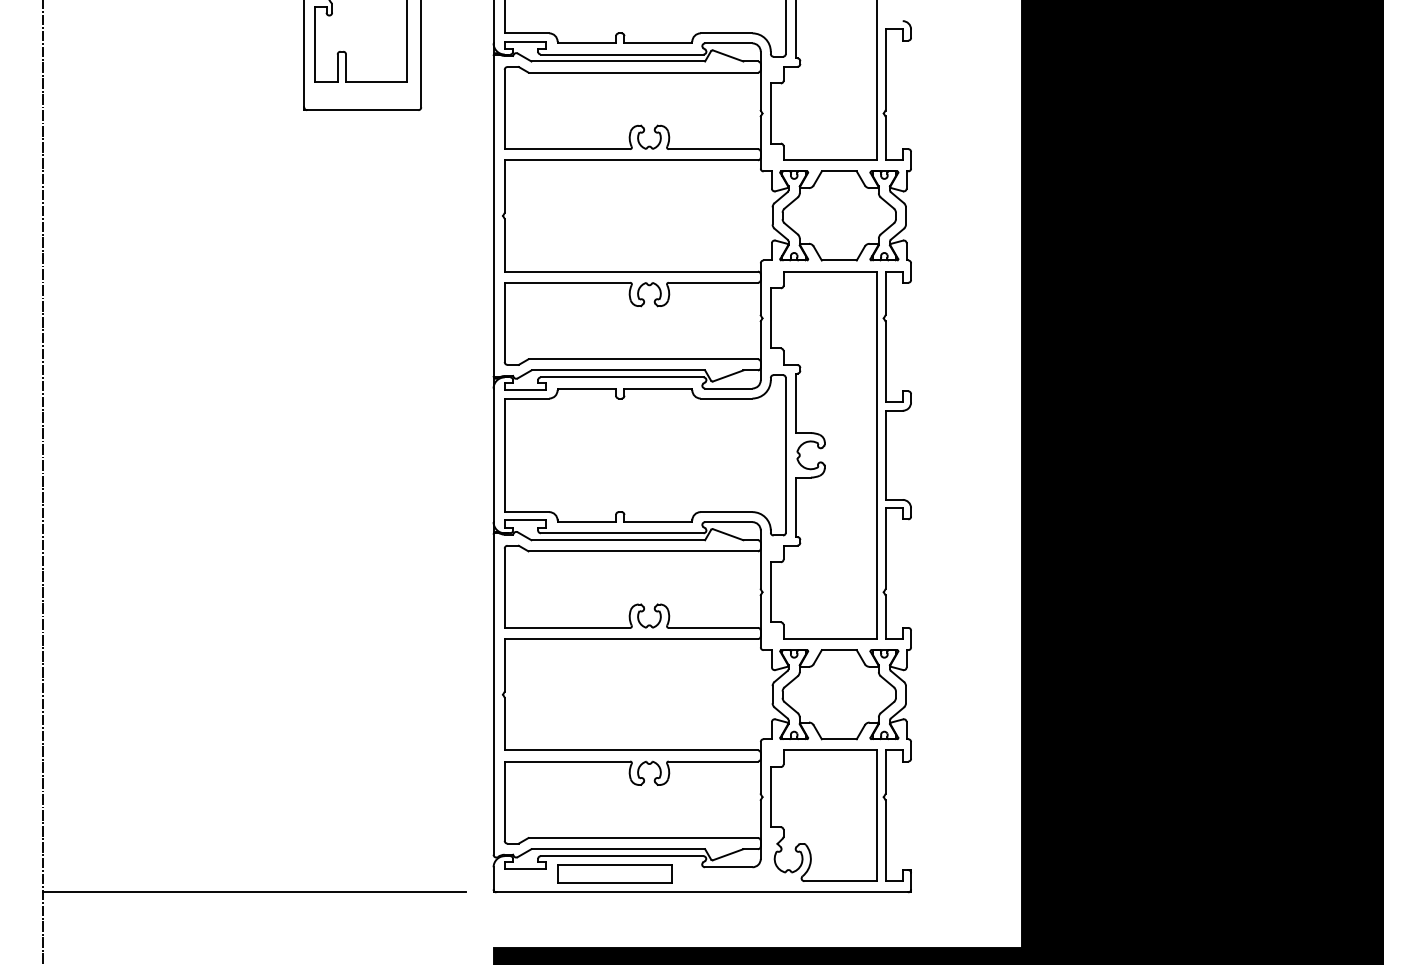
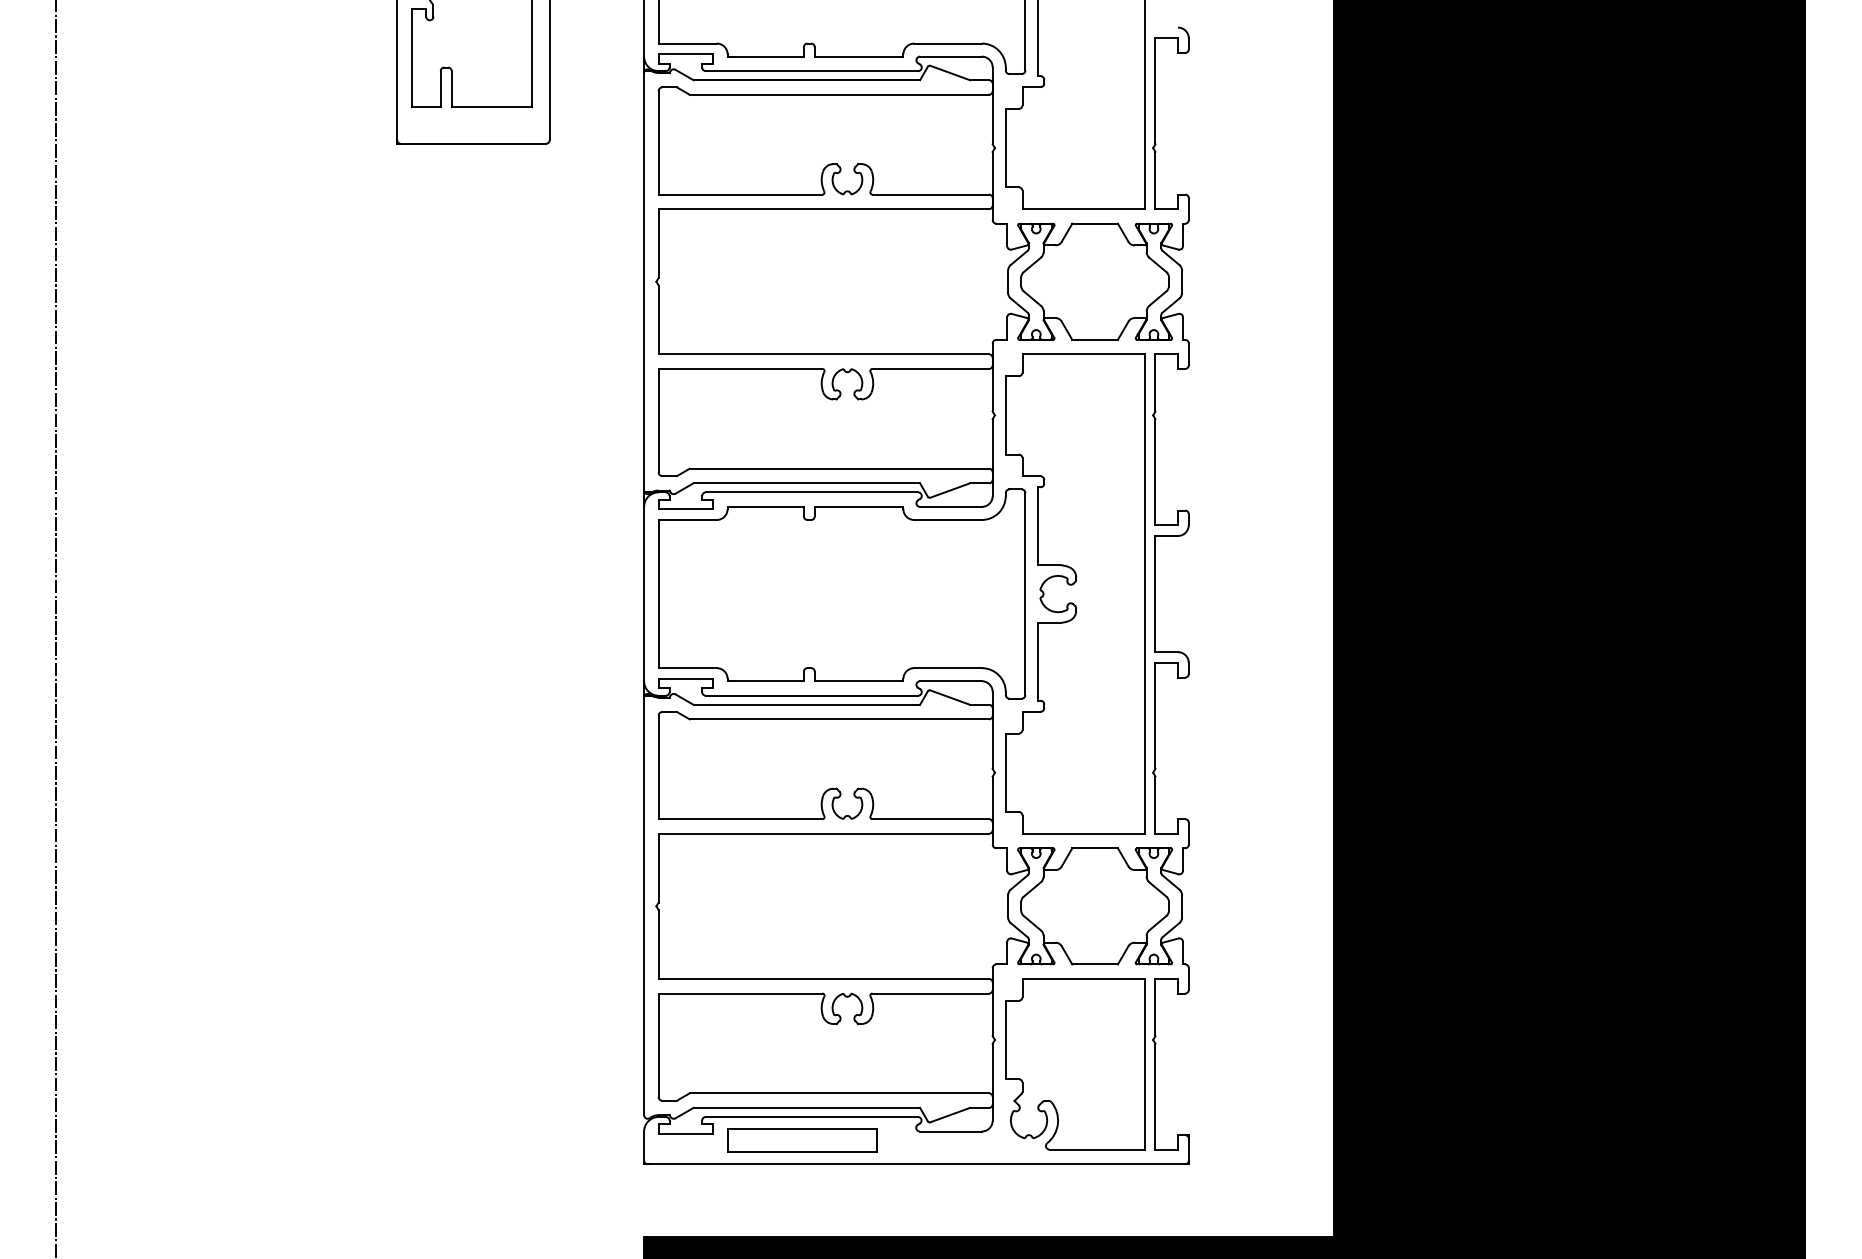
line: (253, 892) -> (331, 1164), removed

